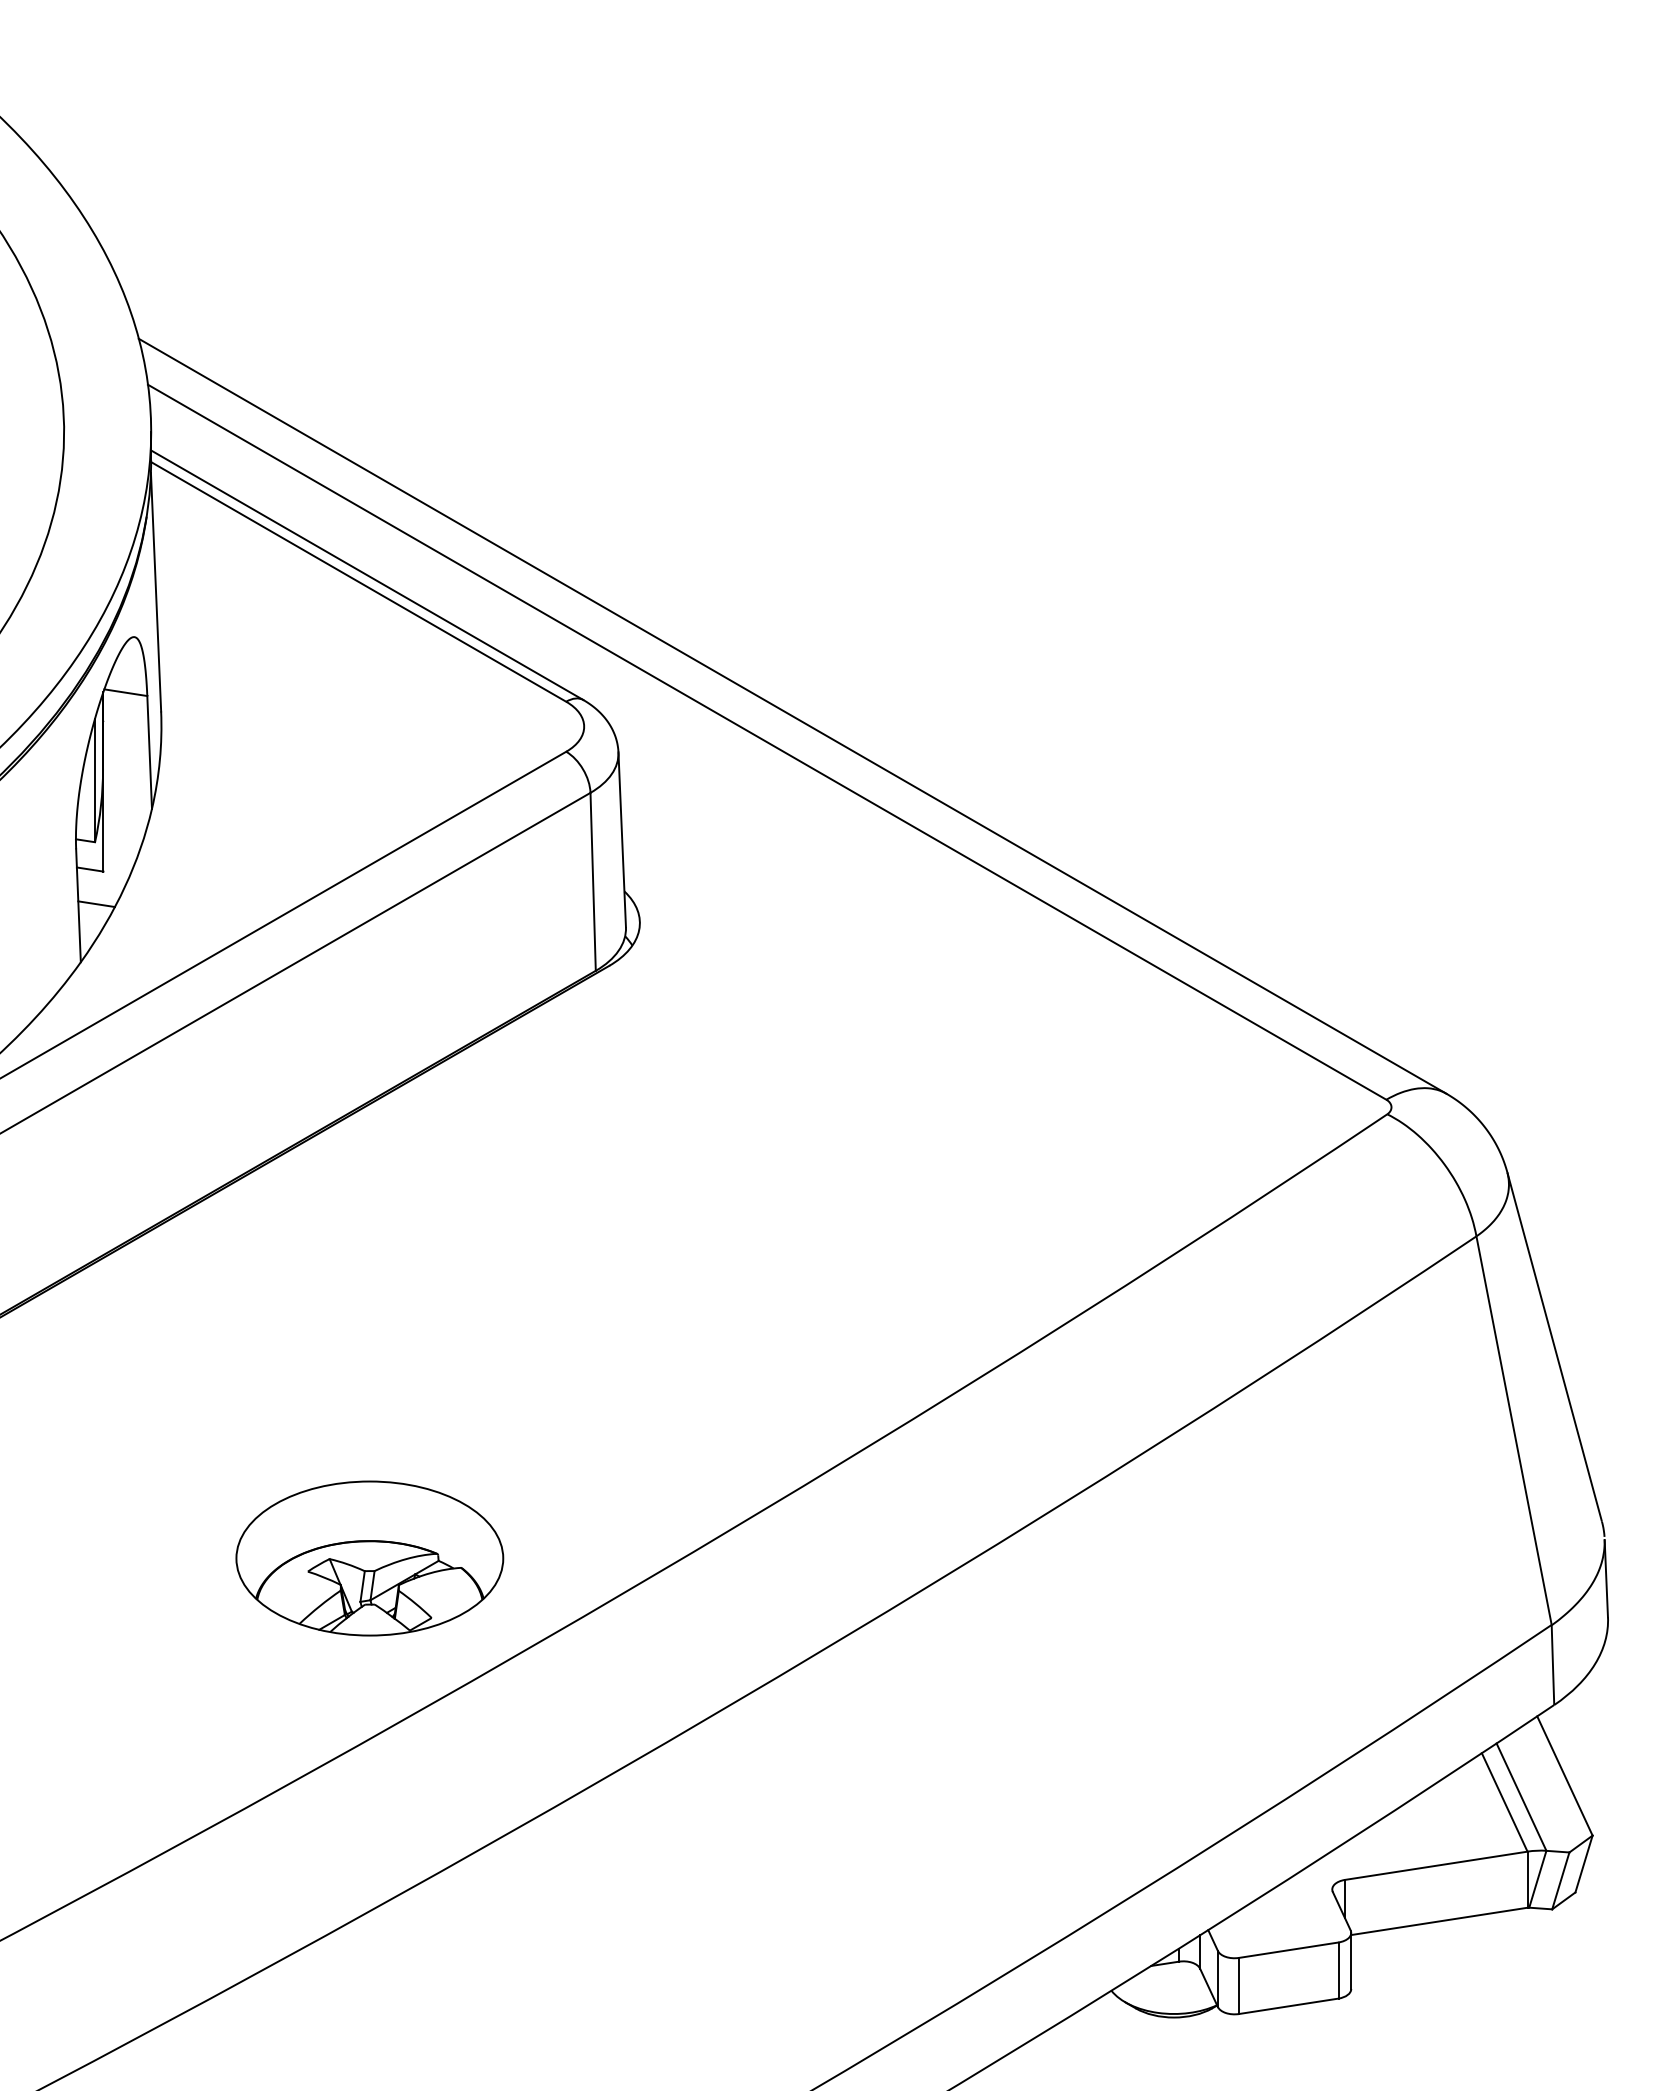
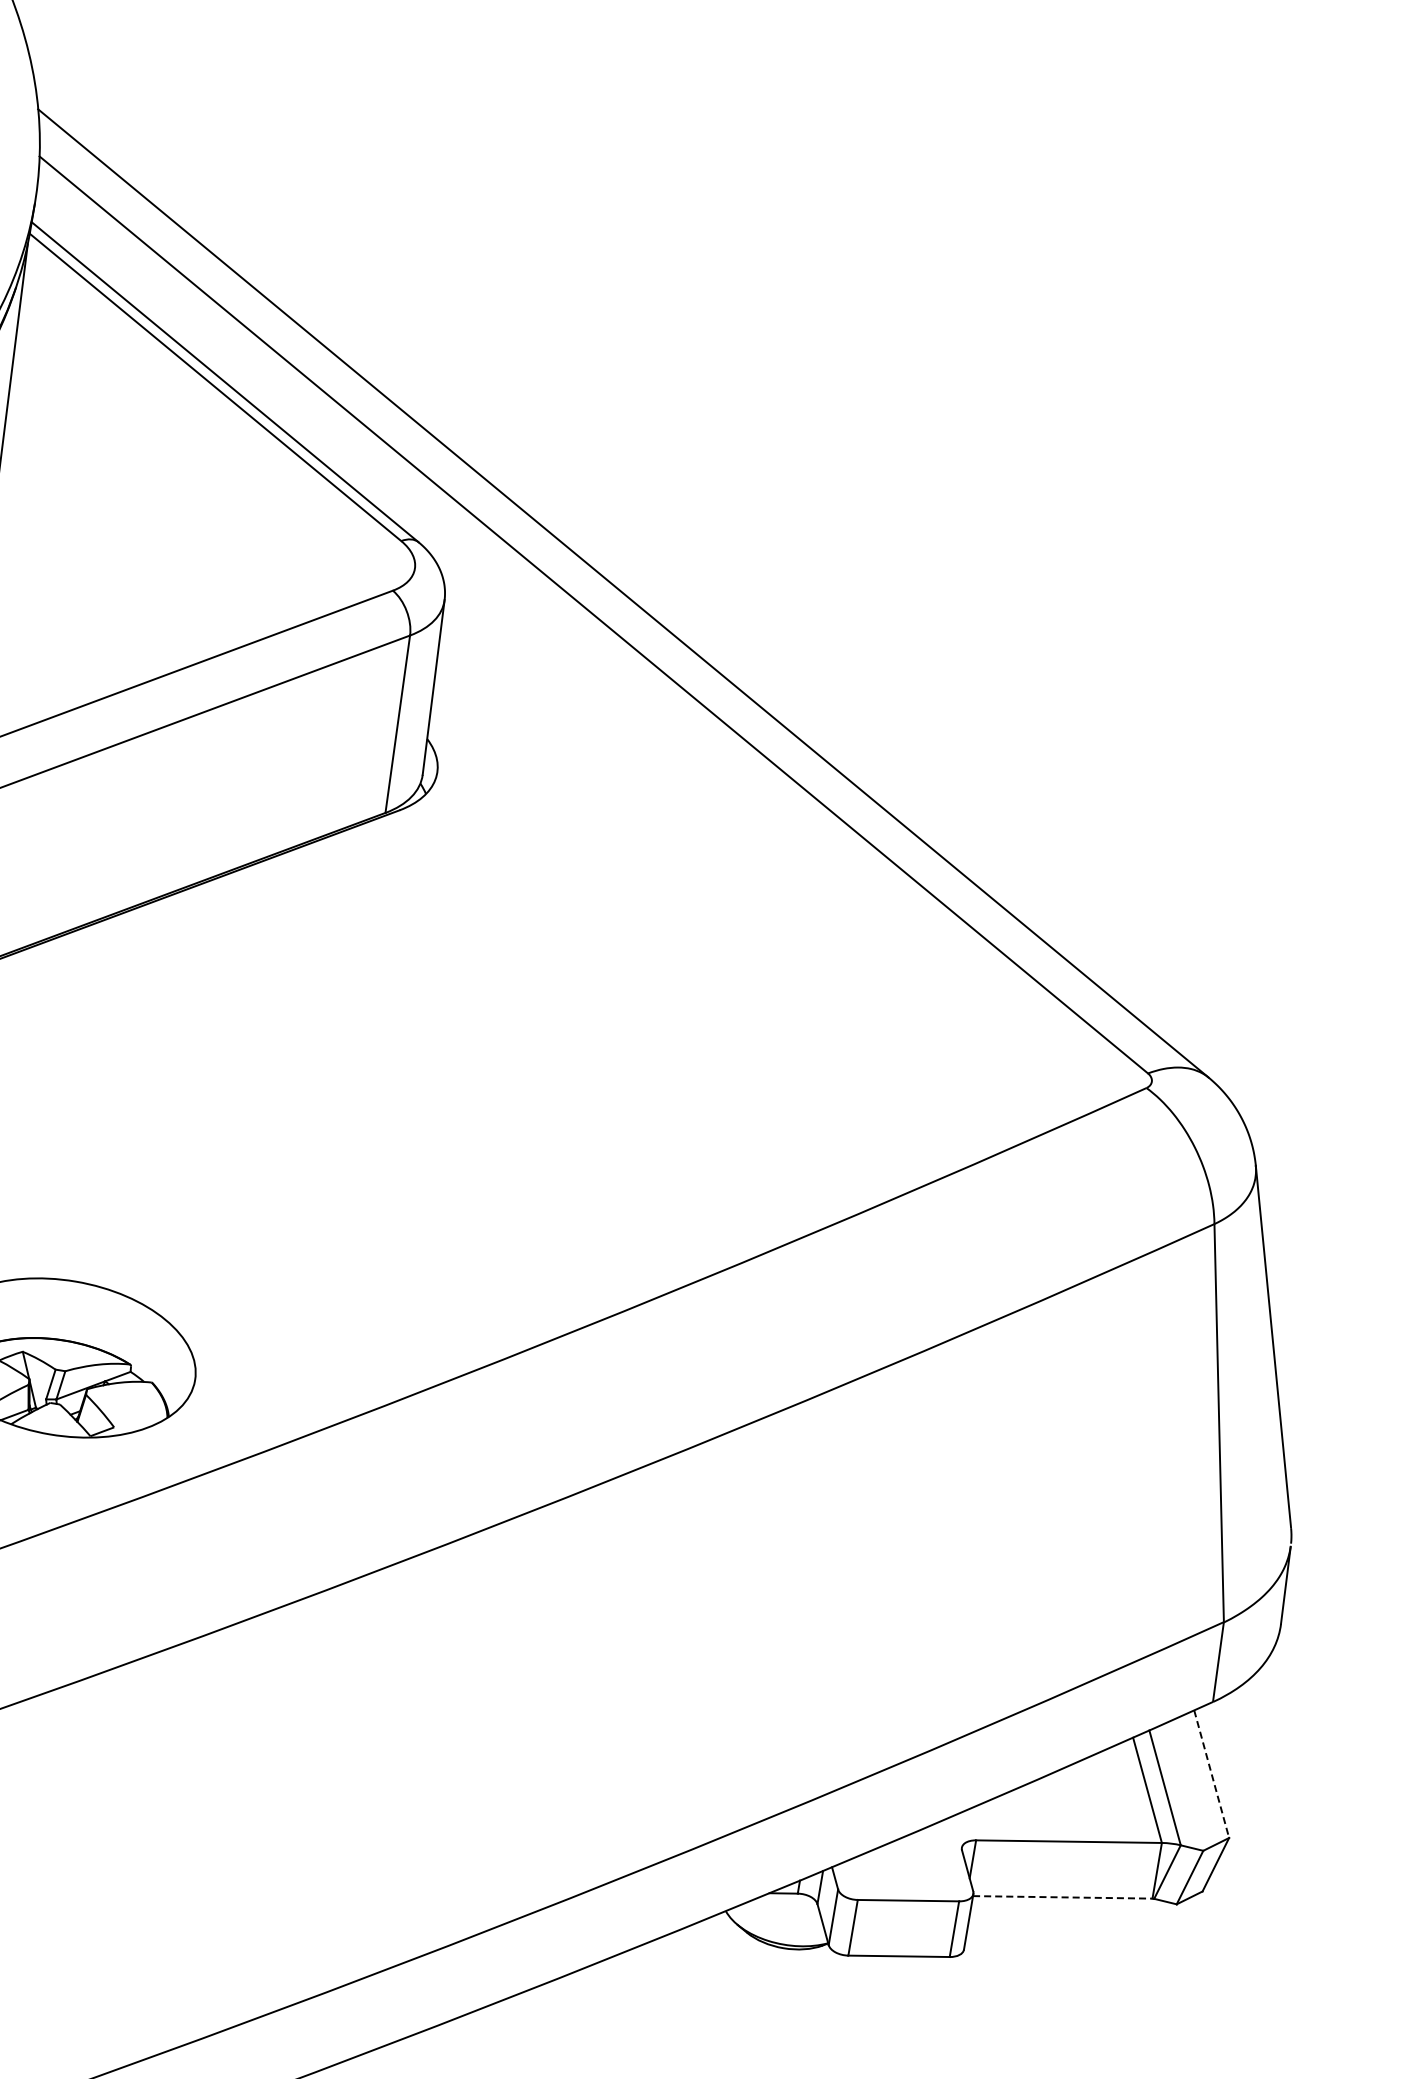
line: (1564, 1776) -> (1211, 1774), solid -> dashed
line: (1439, 1921) -> (1062, 1897), solid -> dashed

